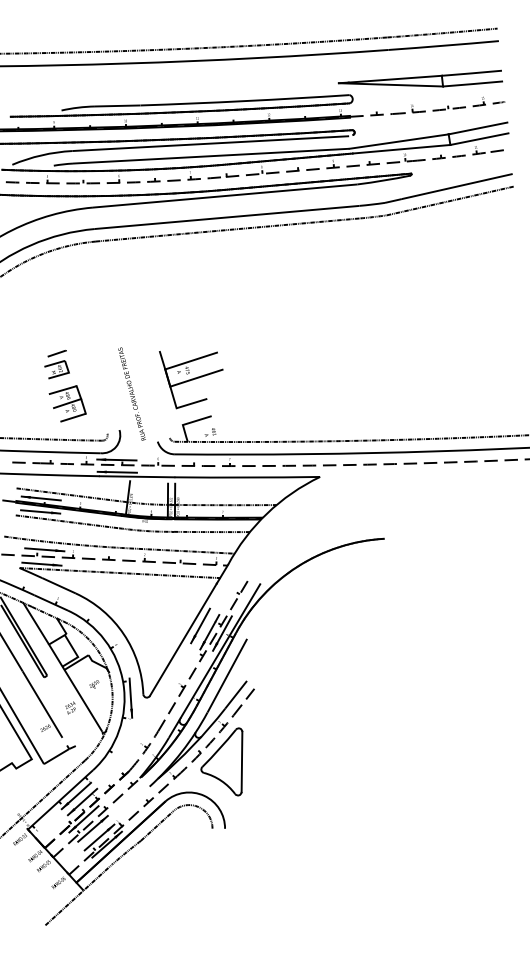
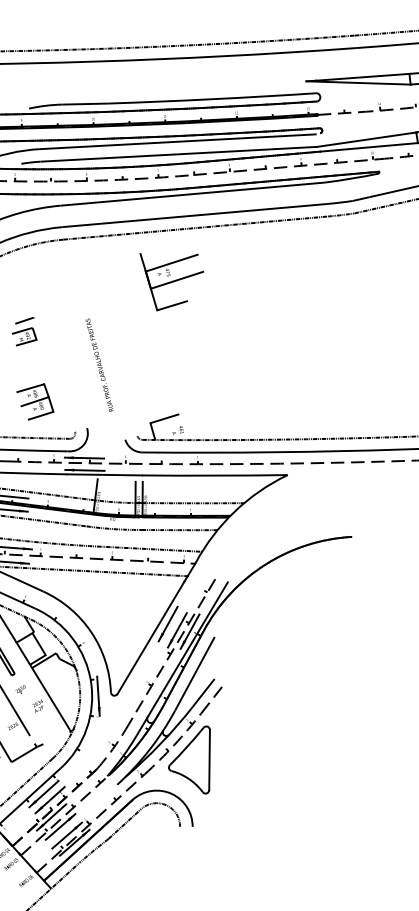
part: (56, 364) -> (24, 331), moved
part: (191, 380) -> (172, 282), moved
text: (131, 393) -> (99, 364), moved
text: (94, 684) -> (21, 689), moved

